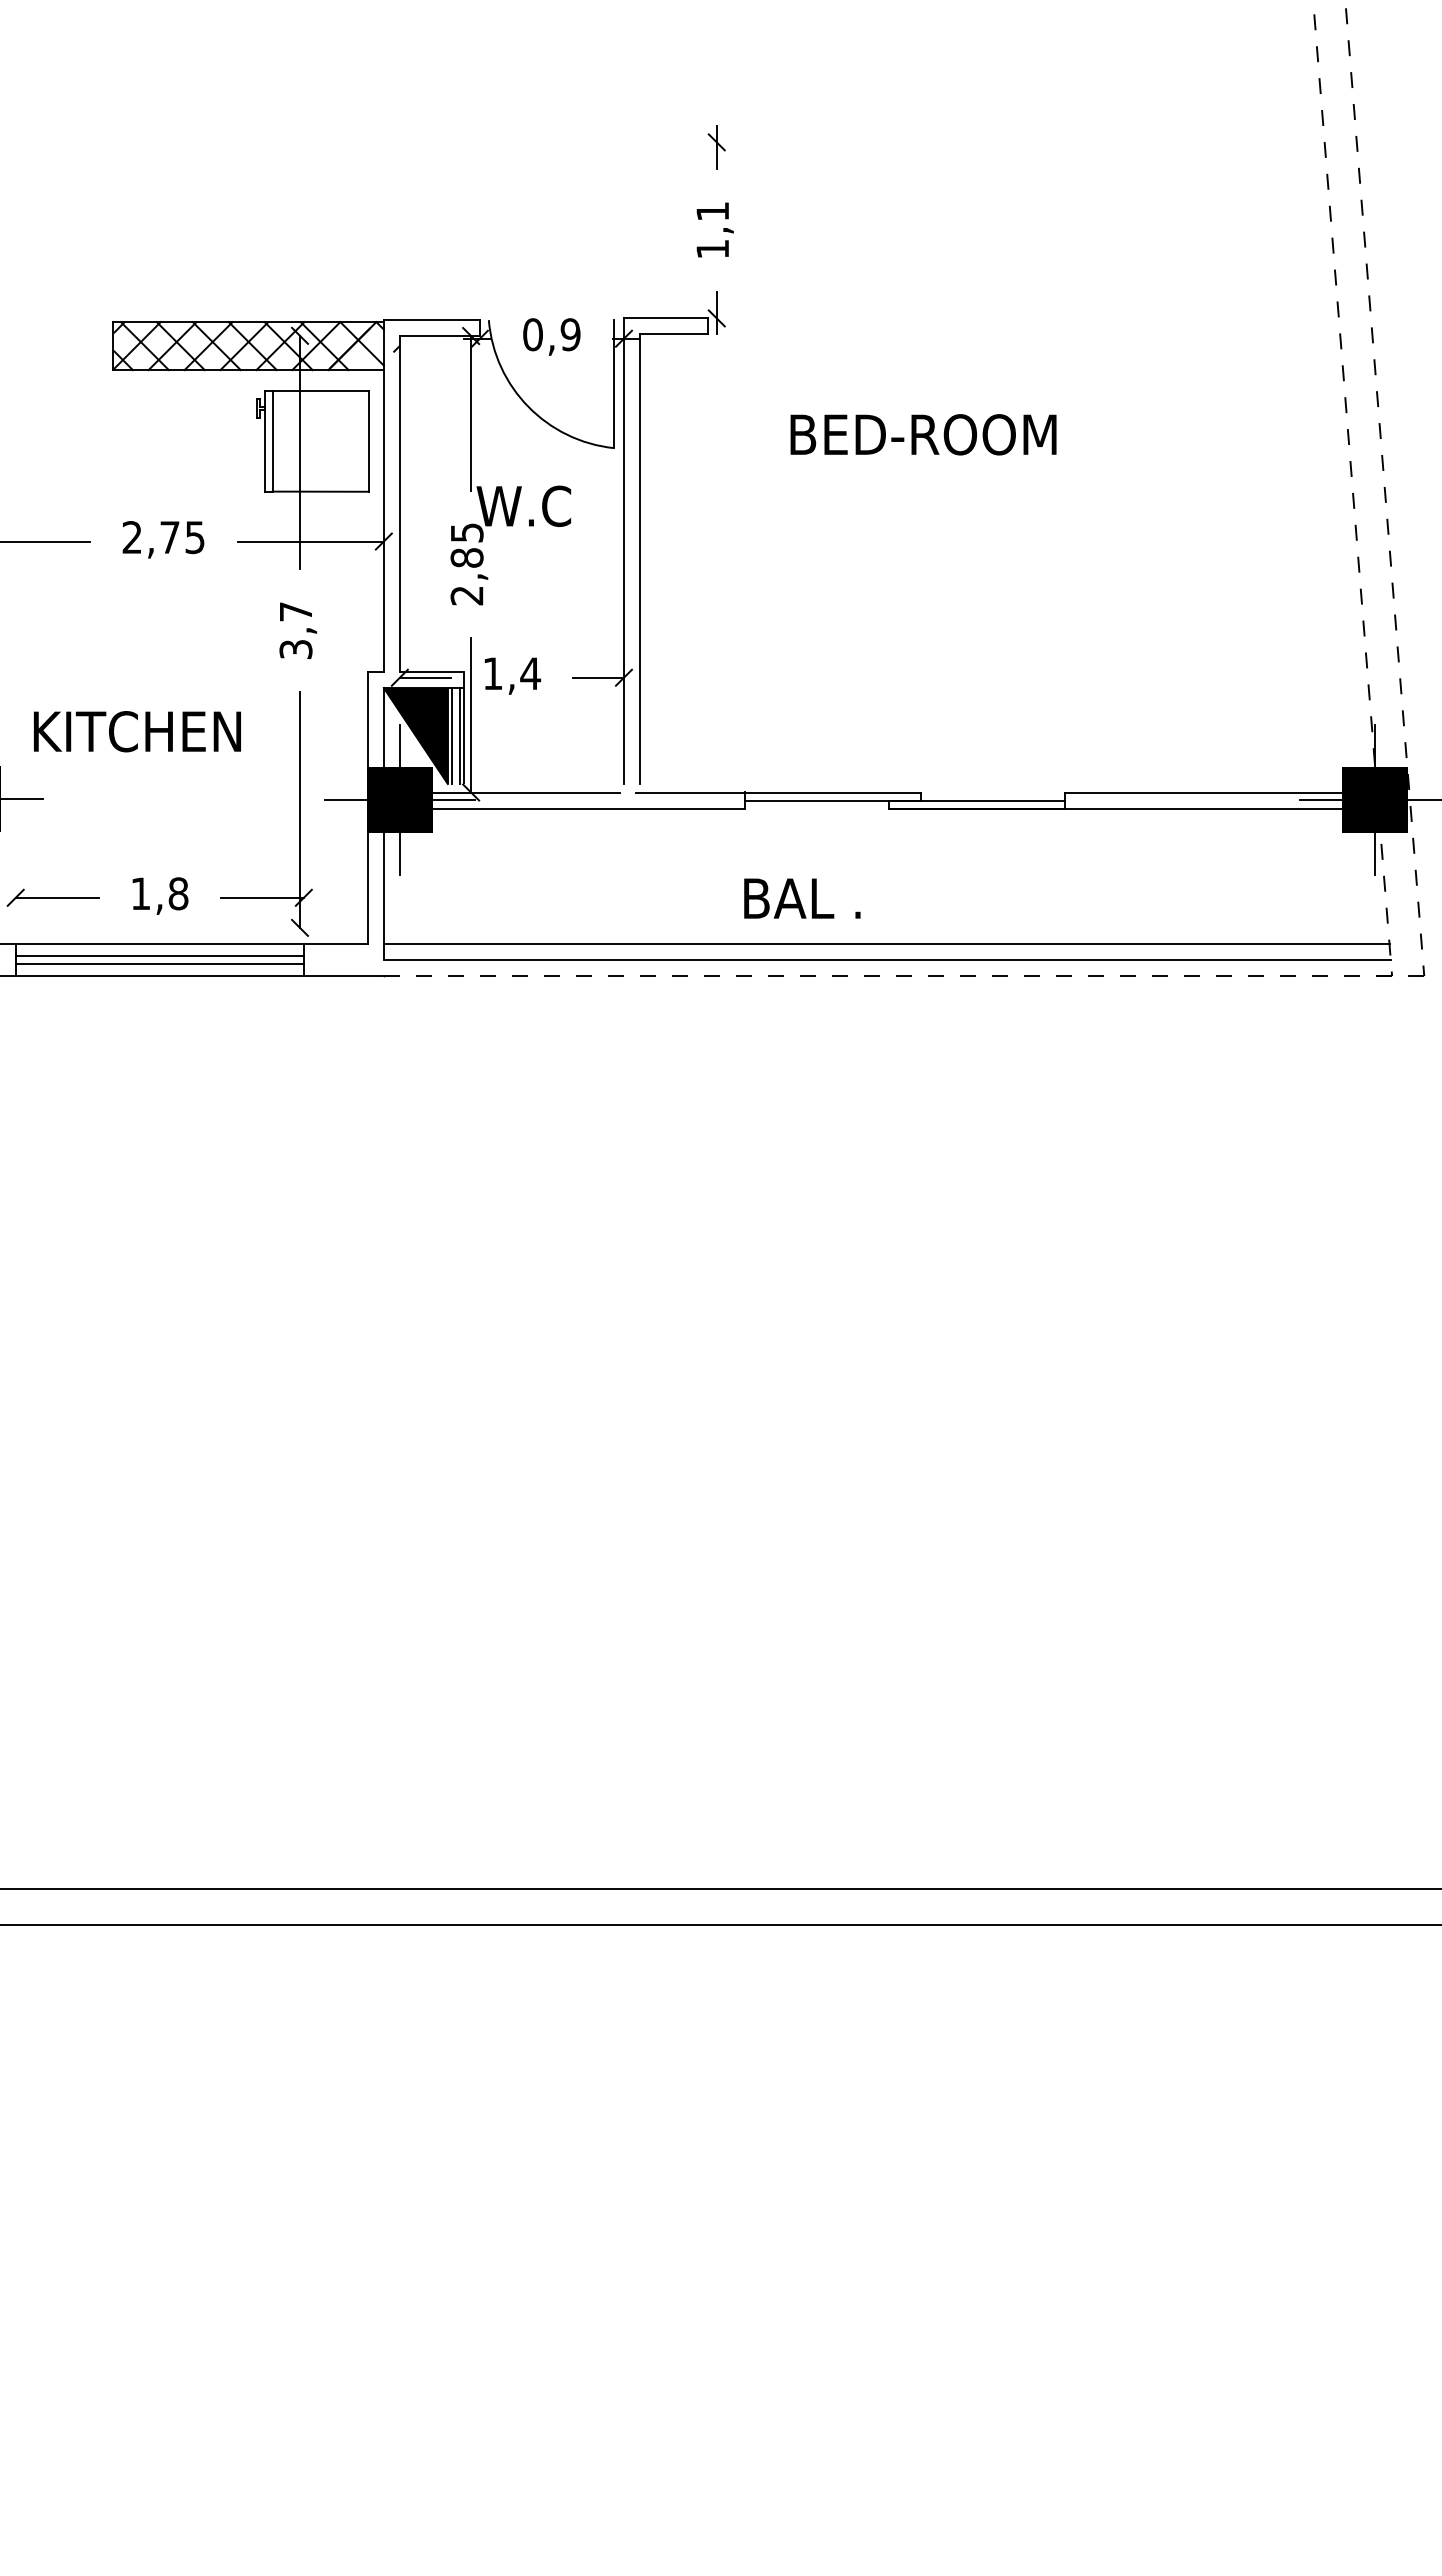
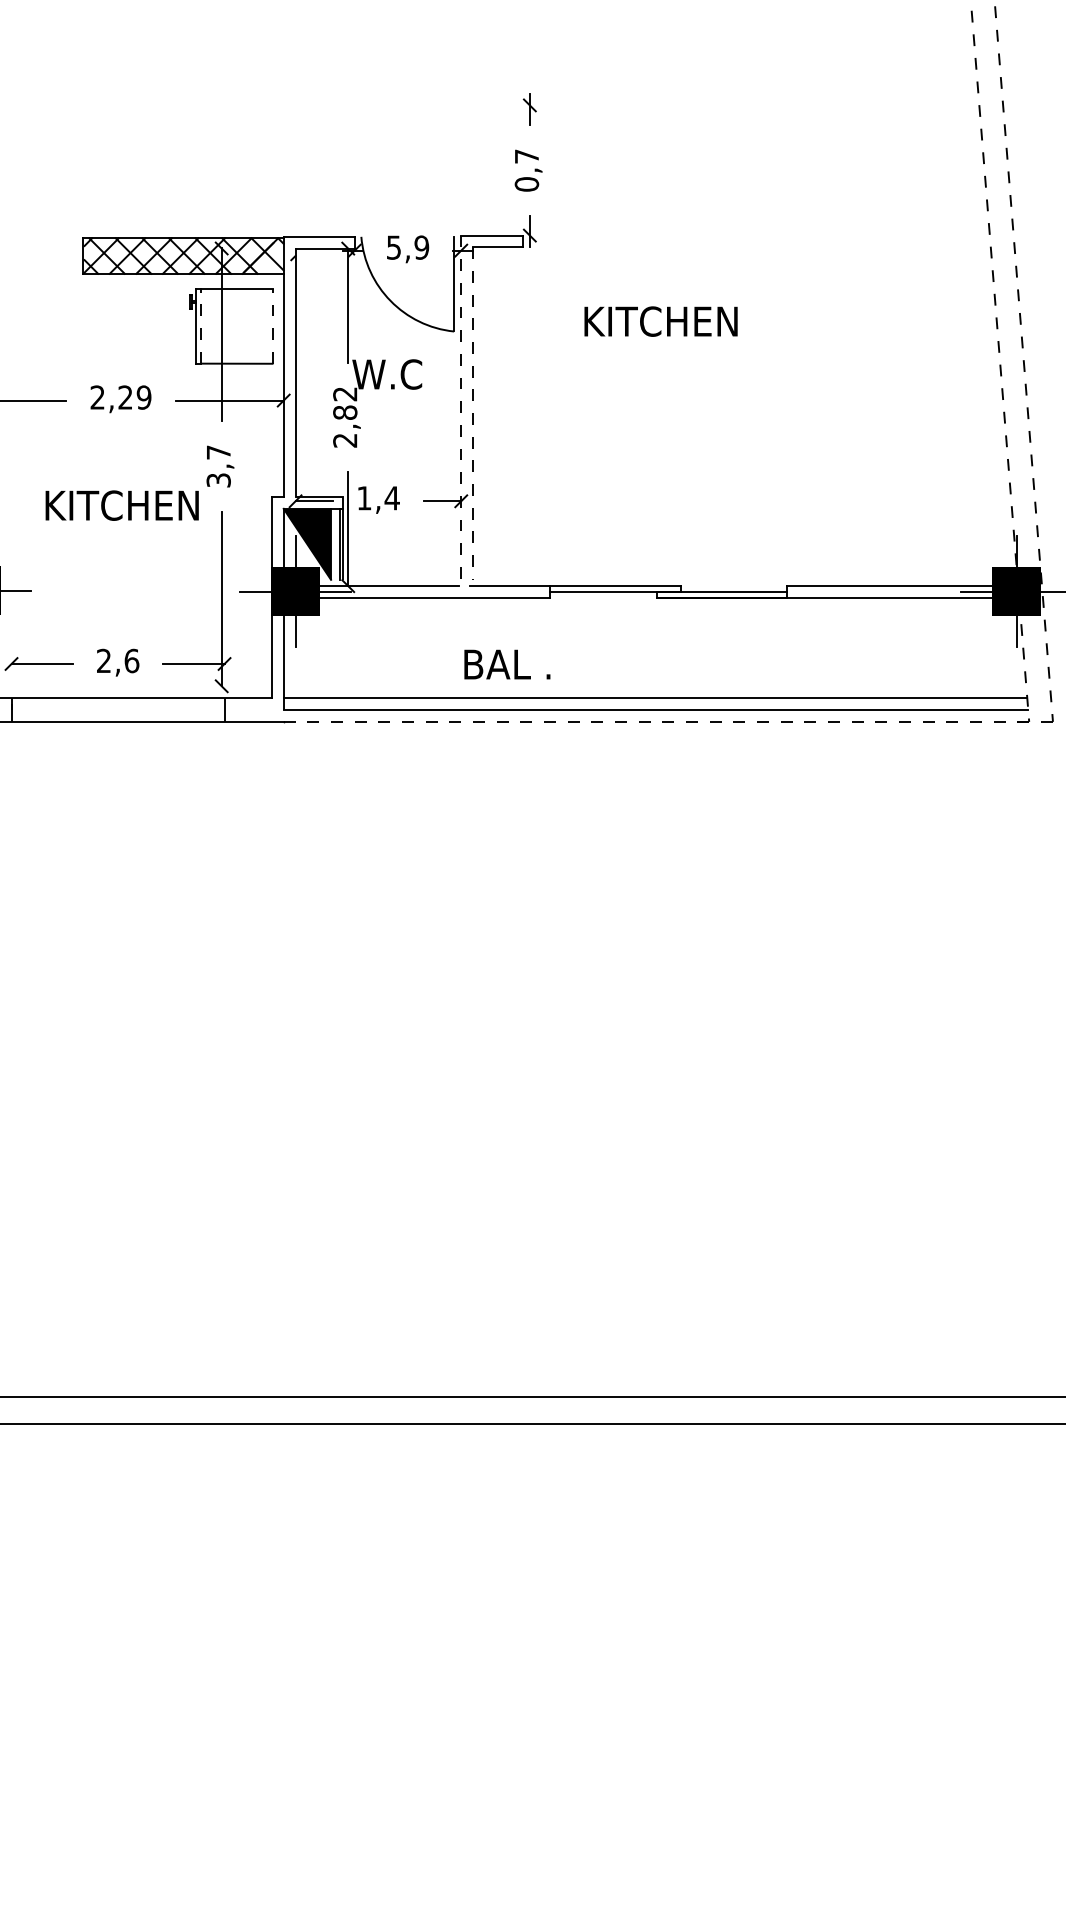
text: (712, 230) -> (526, 170), 1,1 -> 0,7
text: (532, 334) -> (393, 247), 0,9 -> 5,9
text: (925, 434) -> (684, 321), BED-ROOM -> KITCHEN
line: (272, 440) -> (201, 325), solid -> dashed
line: (368, 440) -> (272, 325), solid -> dashed
text: (466, 532) -> (344, 393), 2,85 -> 2,82
text: (182, 537) -> (134, 397), 2,75 -> 2,29
line: (623, 551) -> (460, 407), solid -> dashed
line: (639, 559) -> (472, 413), solid -> dashed
text: (137, 731) -> (122, 505), moved
line: (451, 736) -> (333, 544), removed
text: (159, 893) -> (117, 660), 1,8 -> 2,6
text: (802, 898) -> (507, 664), moved
line: (159, 956) -> (117, 707), removed
line: (159, 964) -> (117, 713), removed

